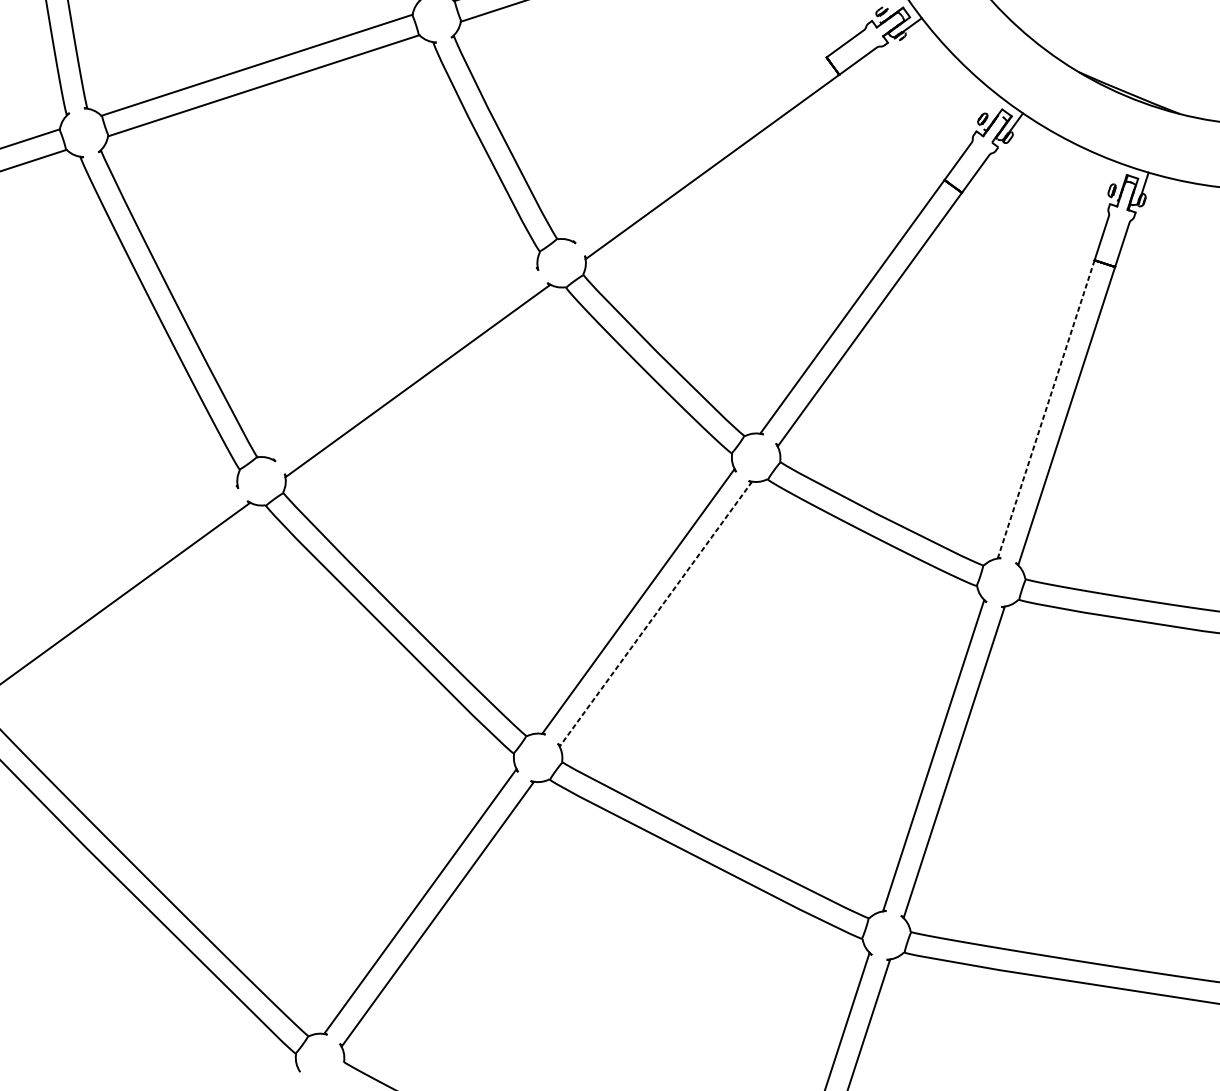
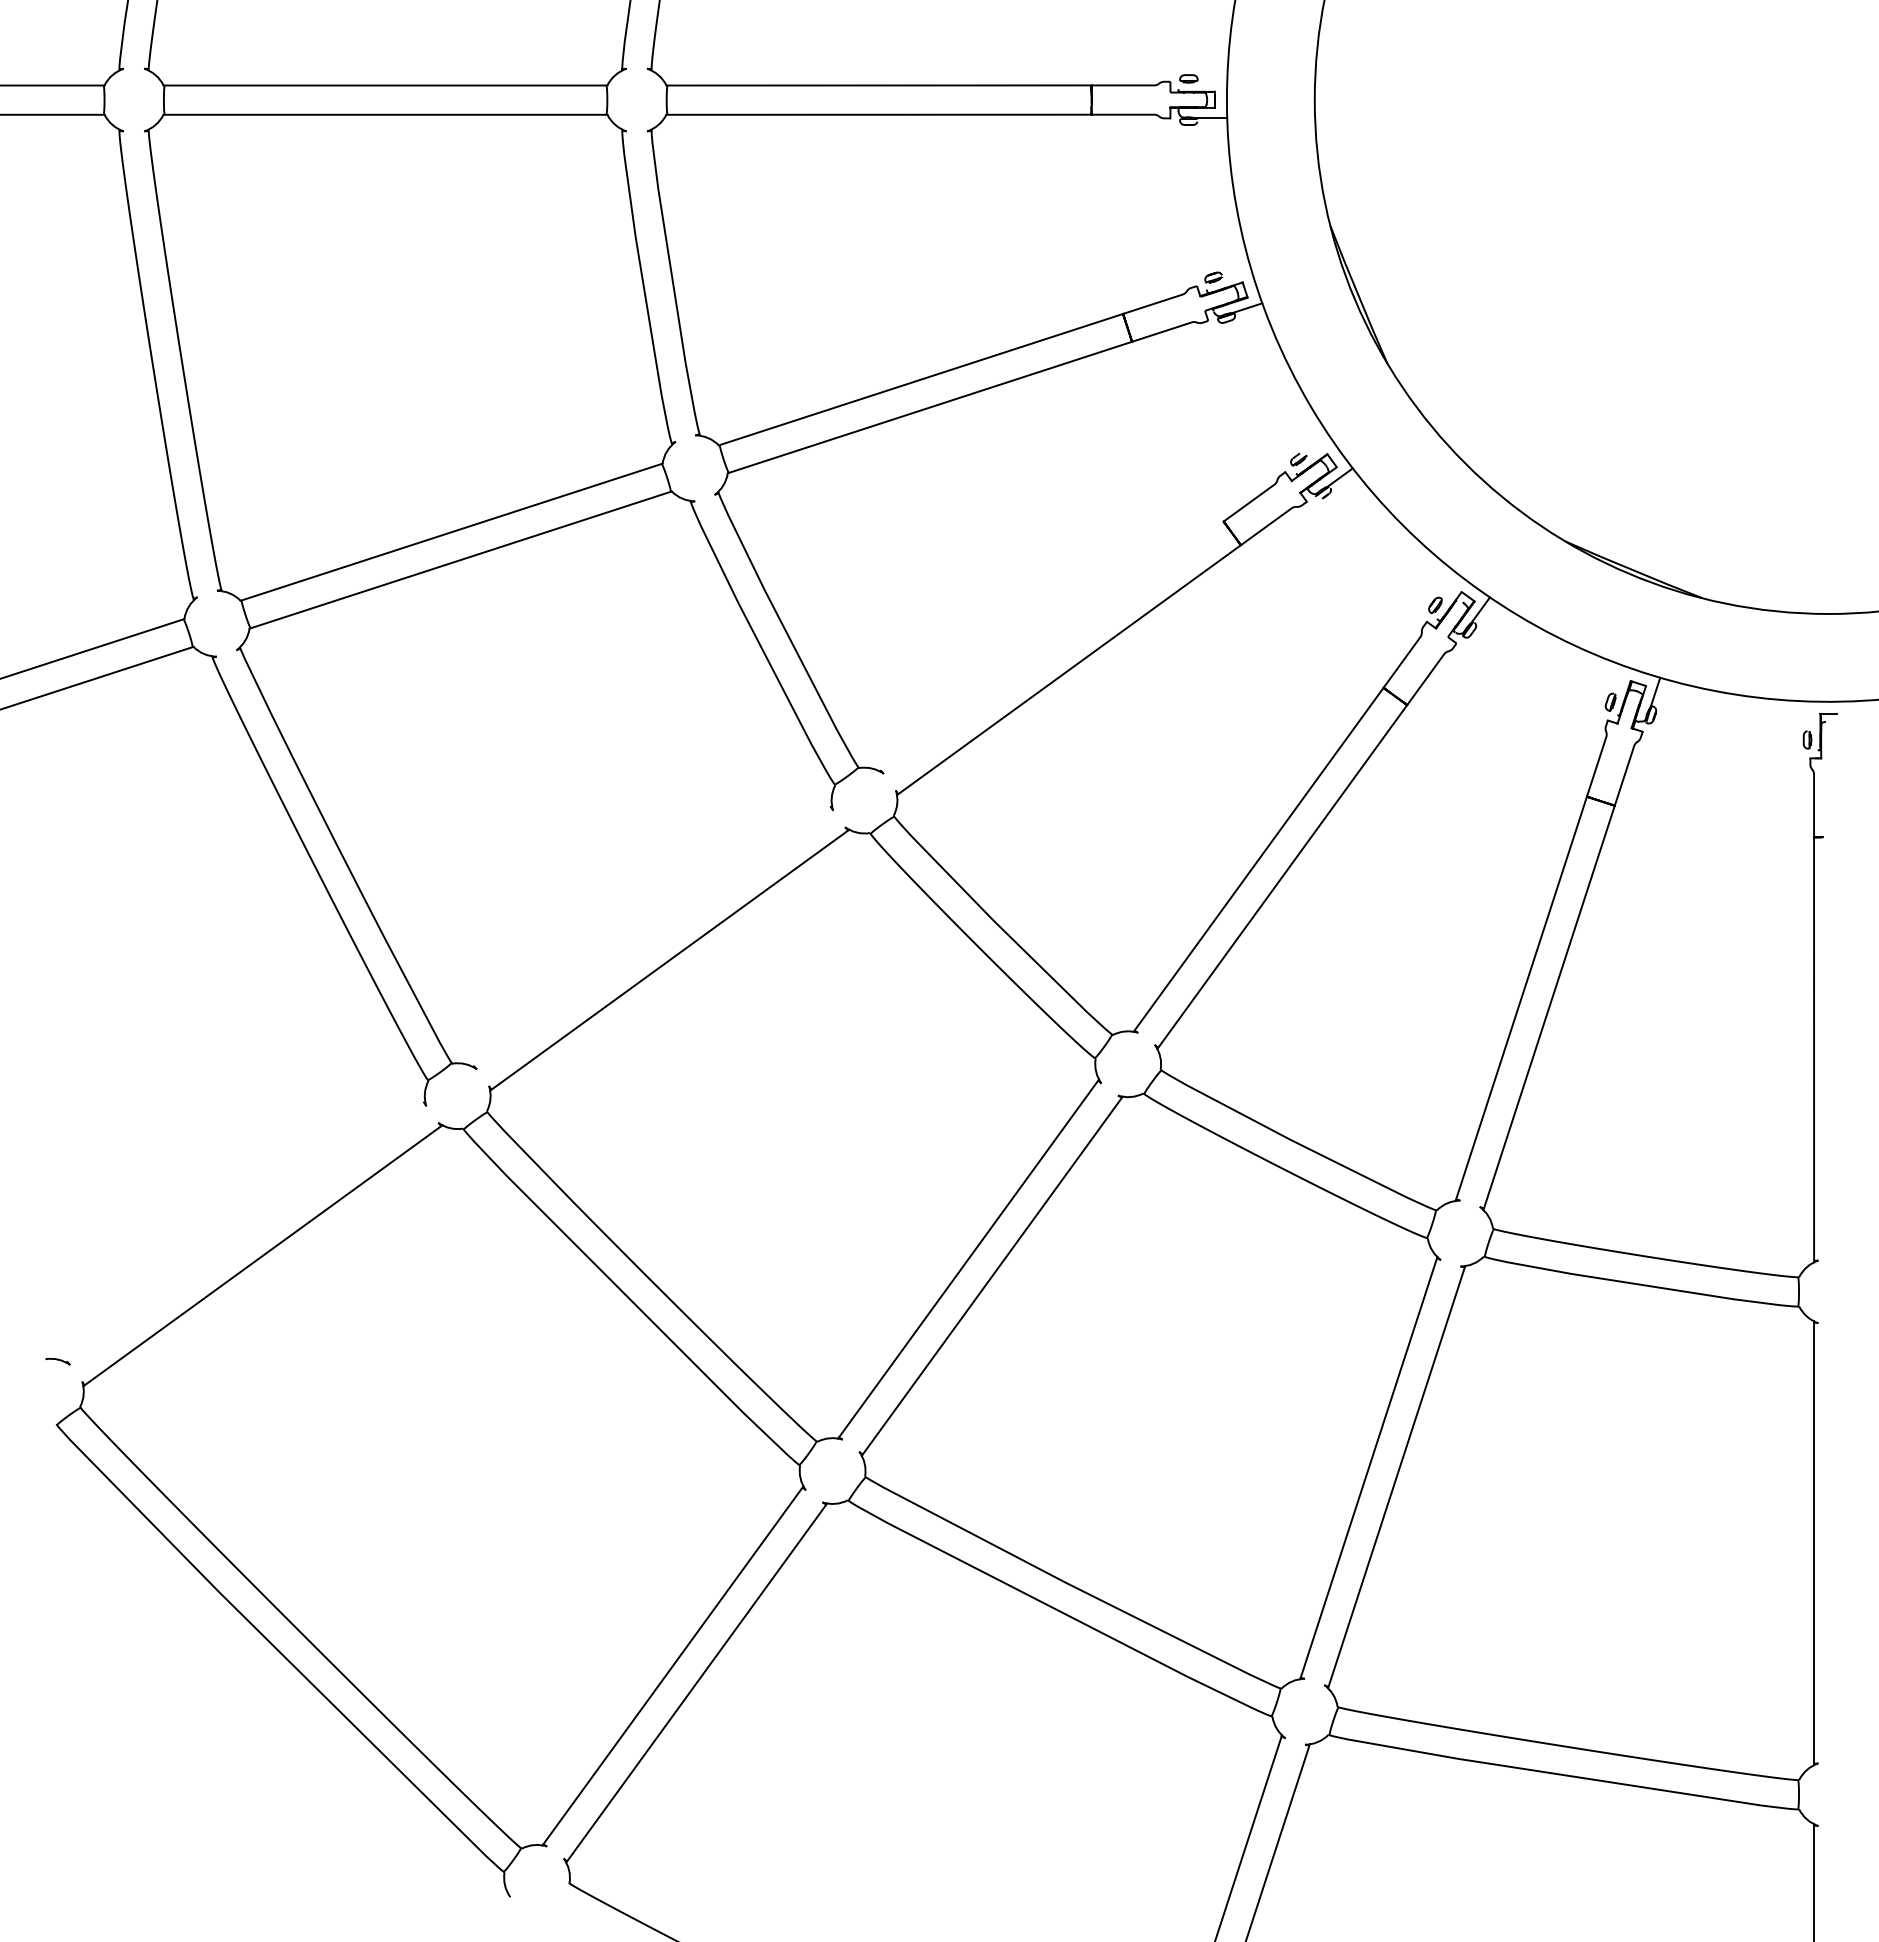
line: (1046, 409) -> (1521, 998), dashed -> solid
line: (656, 614) -> (992, 1276), dashed -> solid

